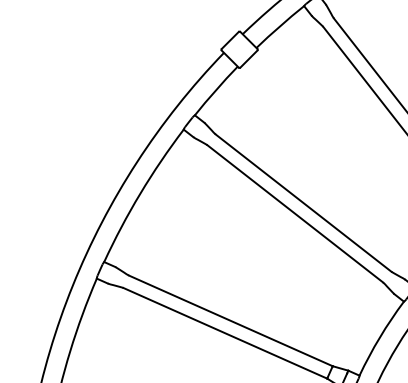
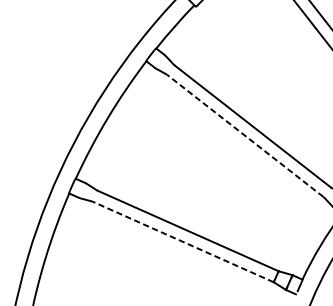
line: (294, 213) -> (244, 135), solid -> dashed
line: (224, 333) -> (182, 242), solid -> dashed

